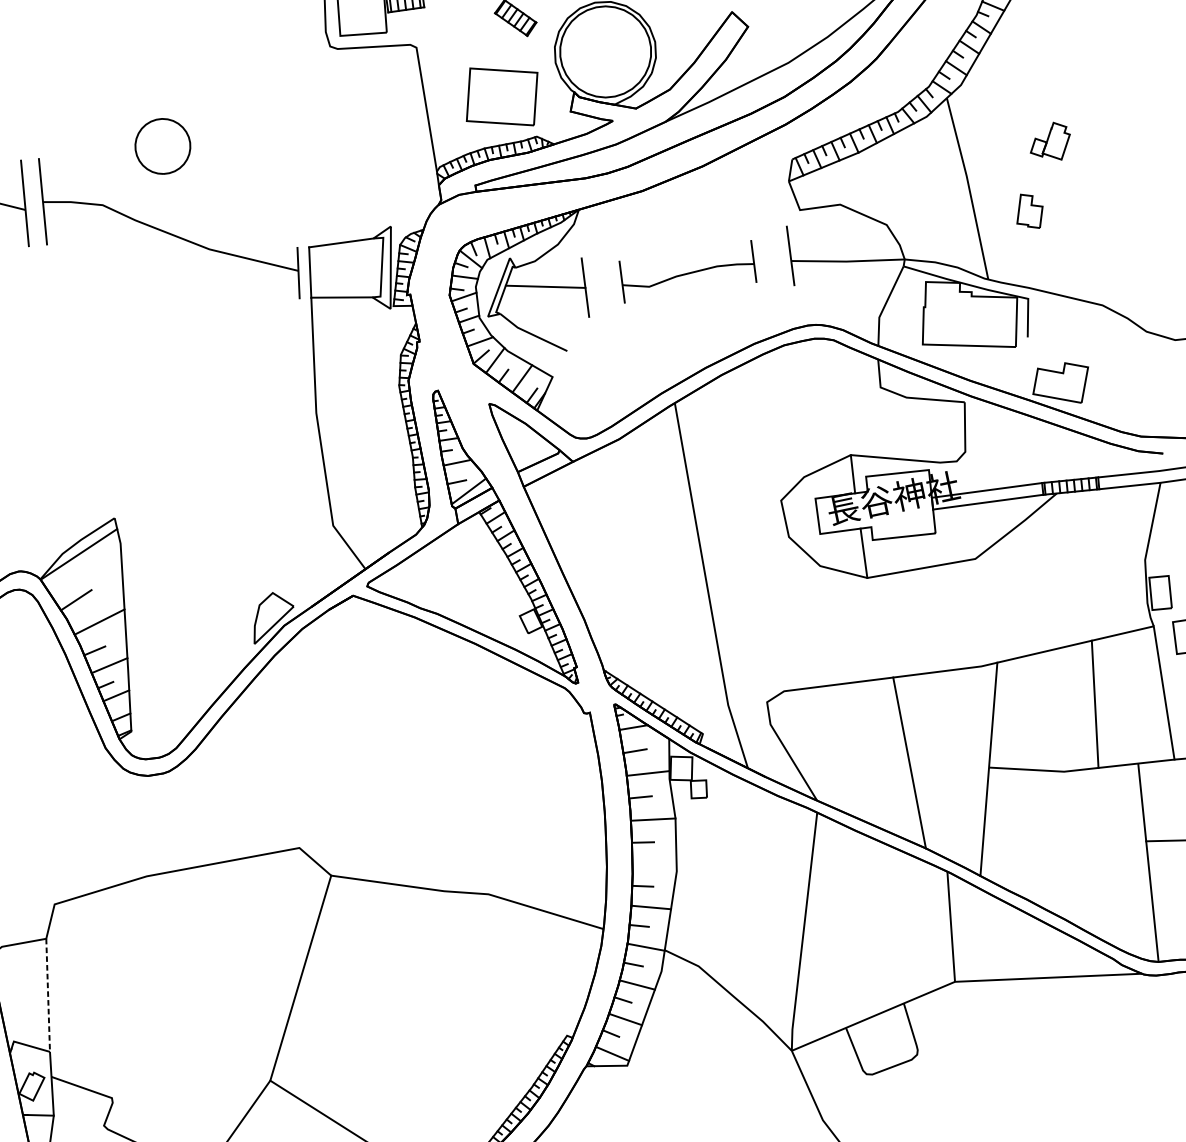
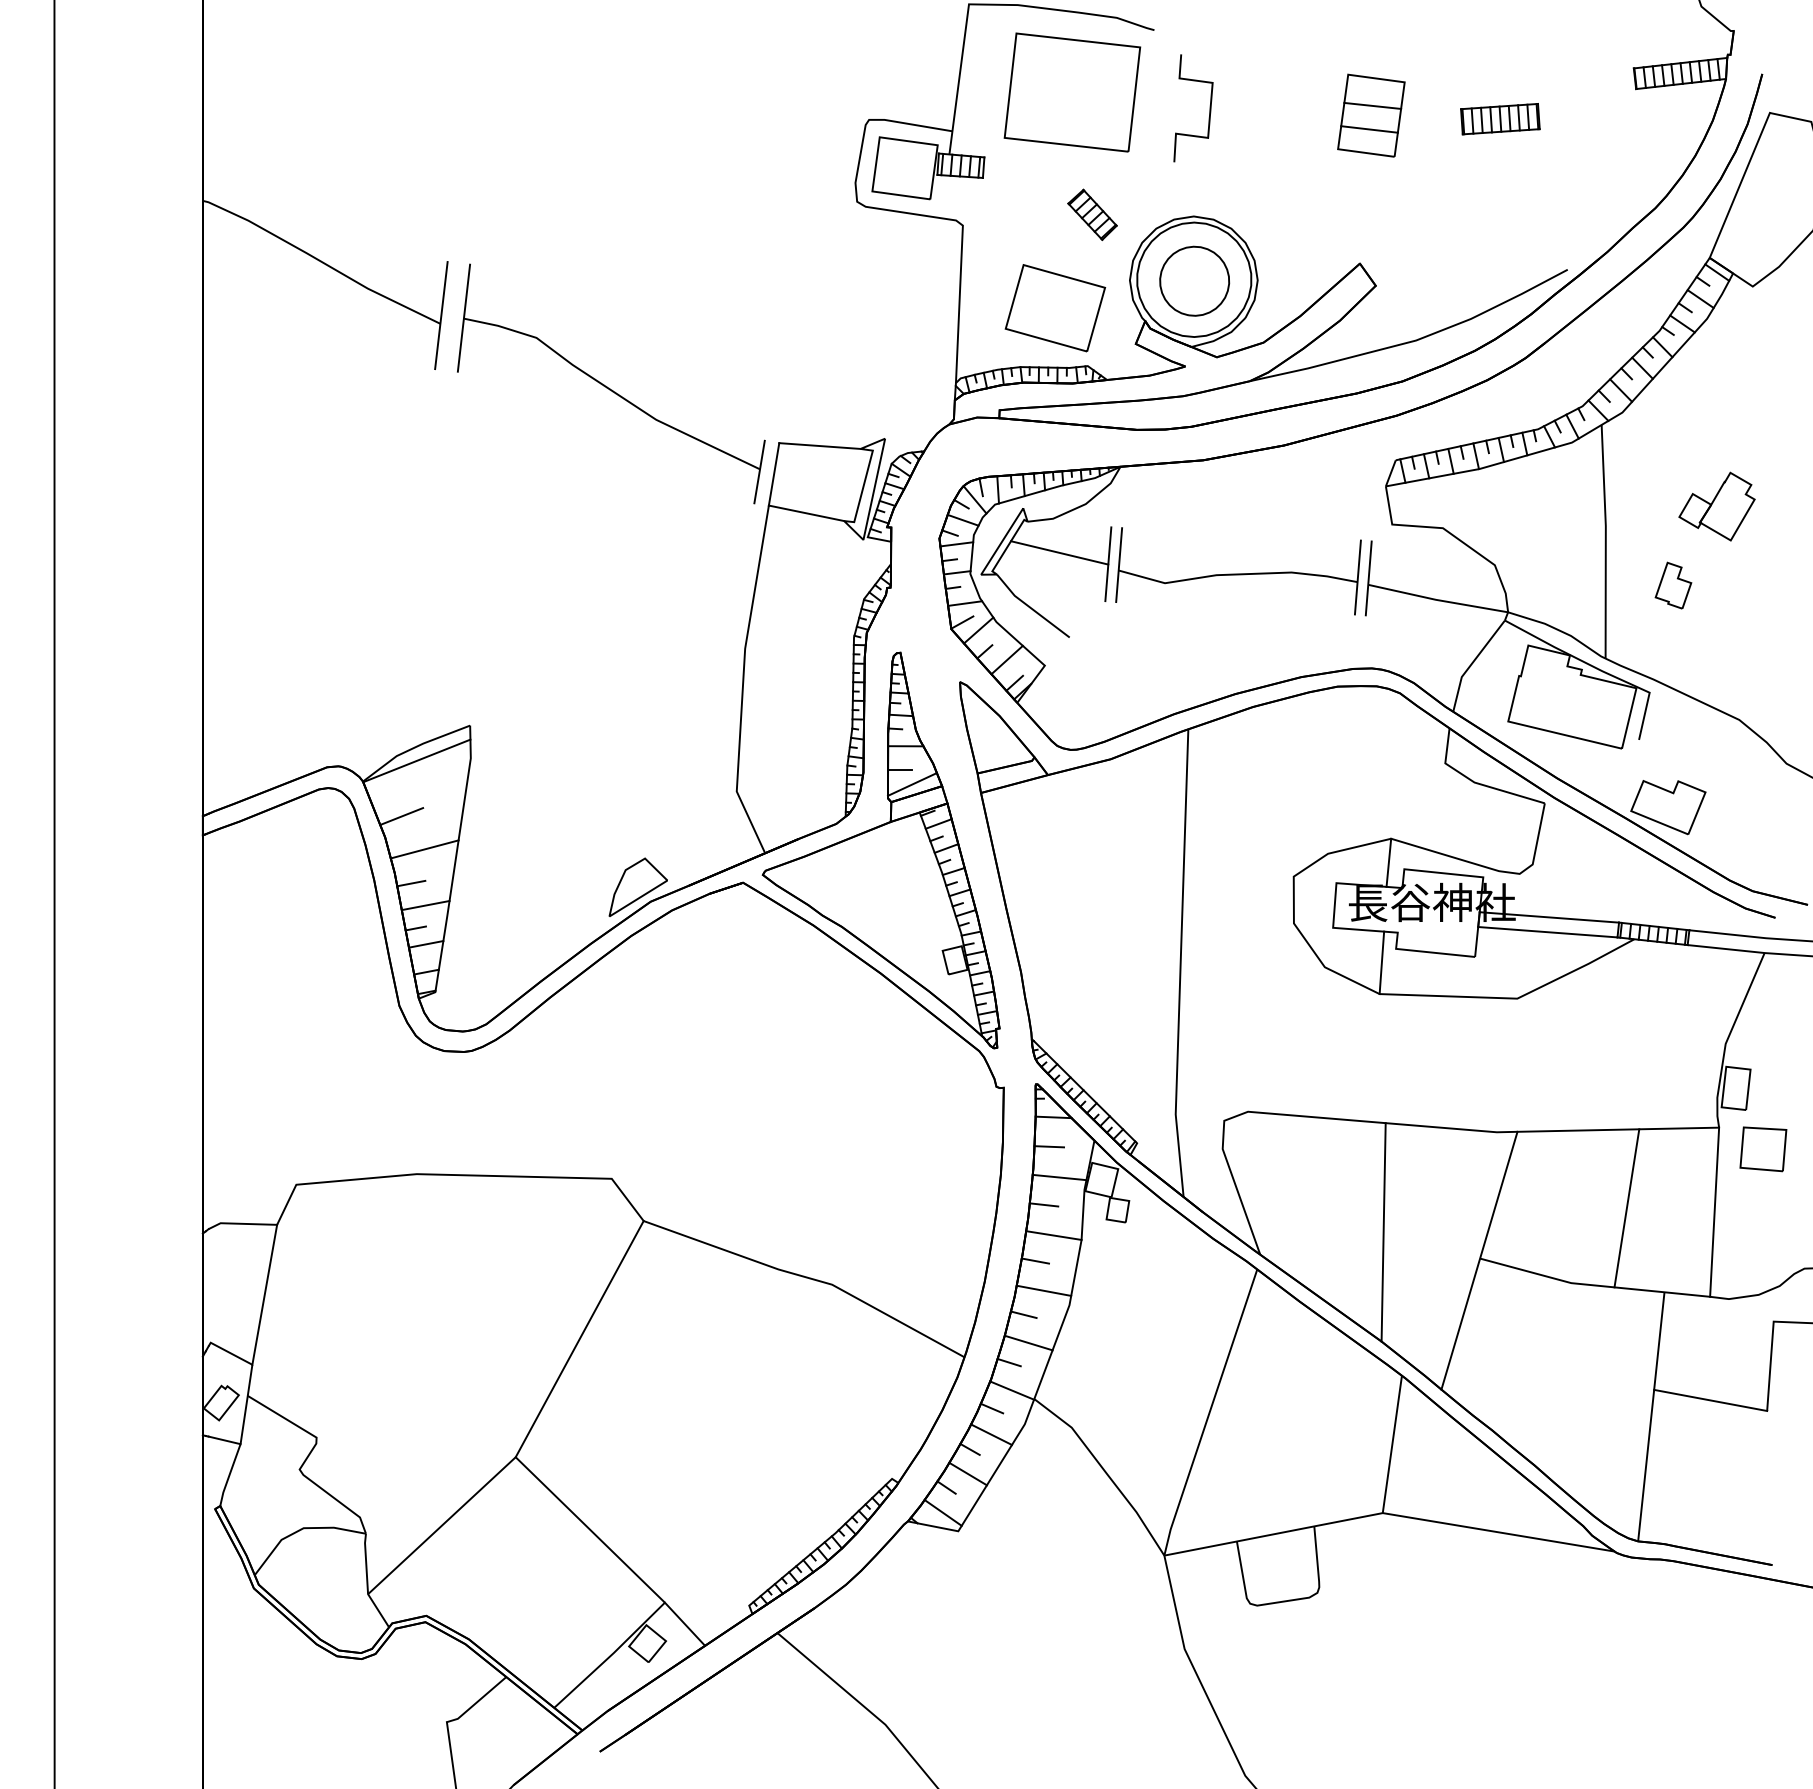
part: (1049, 142) -> (1716, 506), size x1.43
part: (162, 145) -> (1194, 280), moved
part: (688, 271) -> (1238, 571), size x1.43
line: (654, 864) -> (1043, 1290), added
line: (48, 995) -> (264, 1295), dashed -> solid

